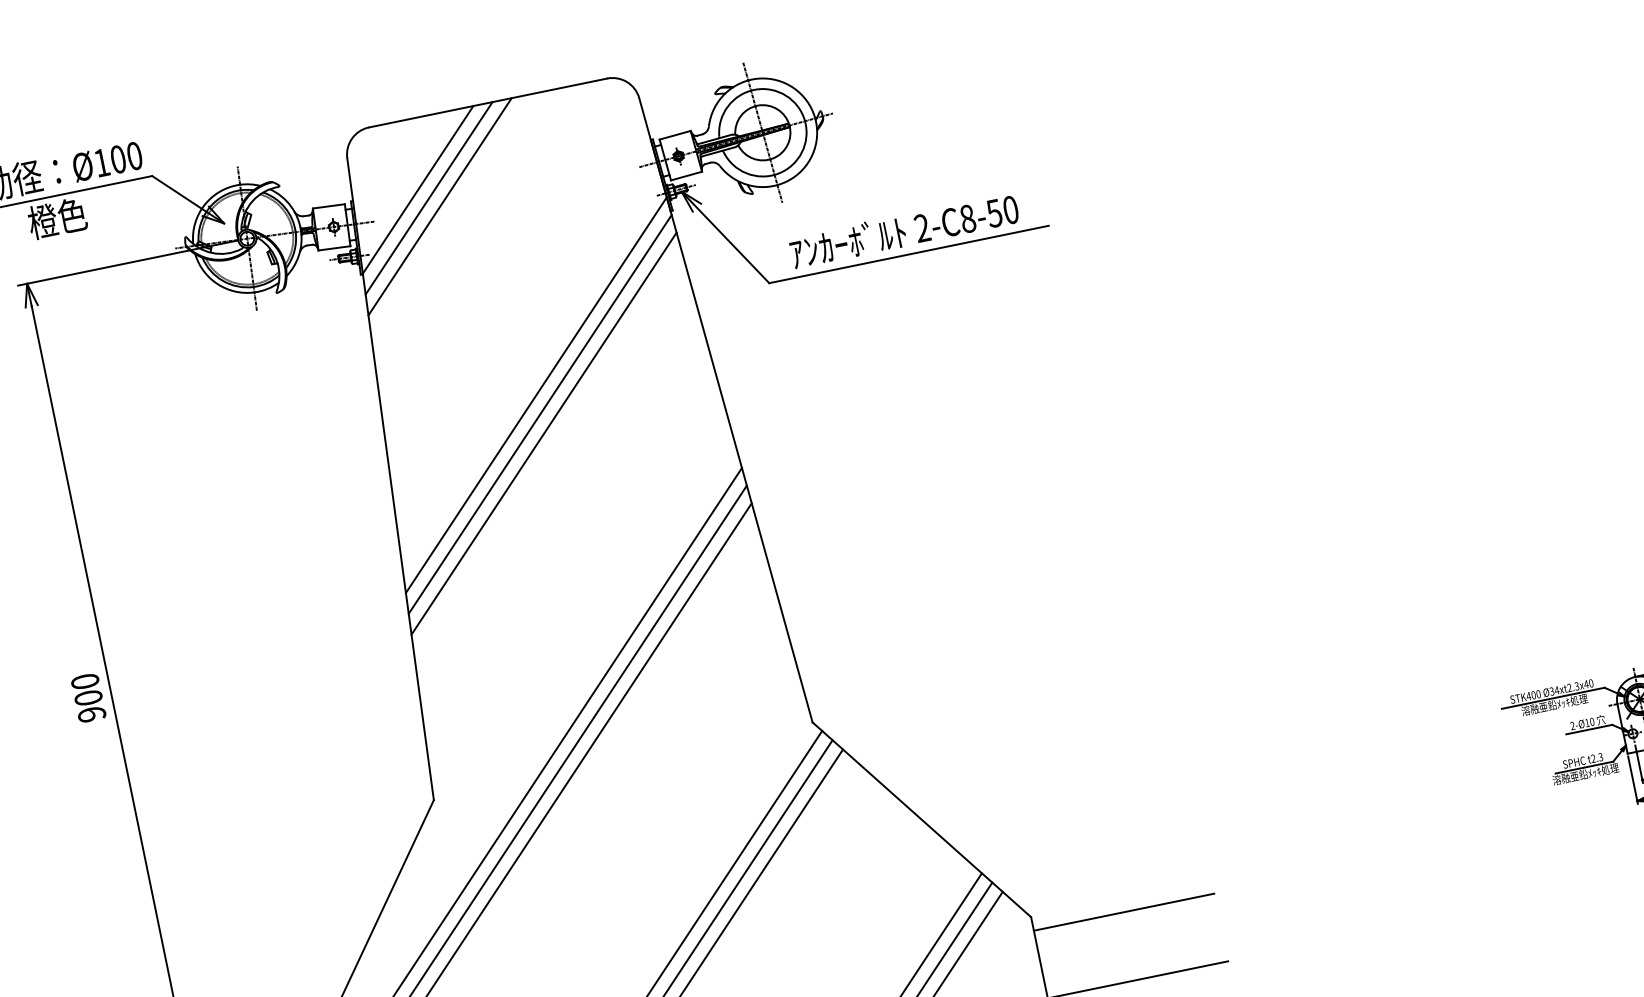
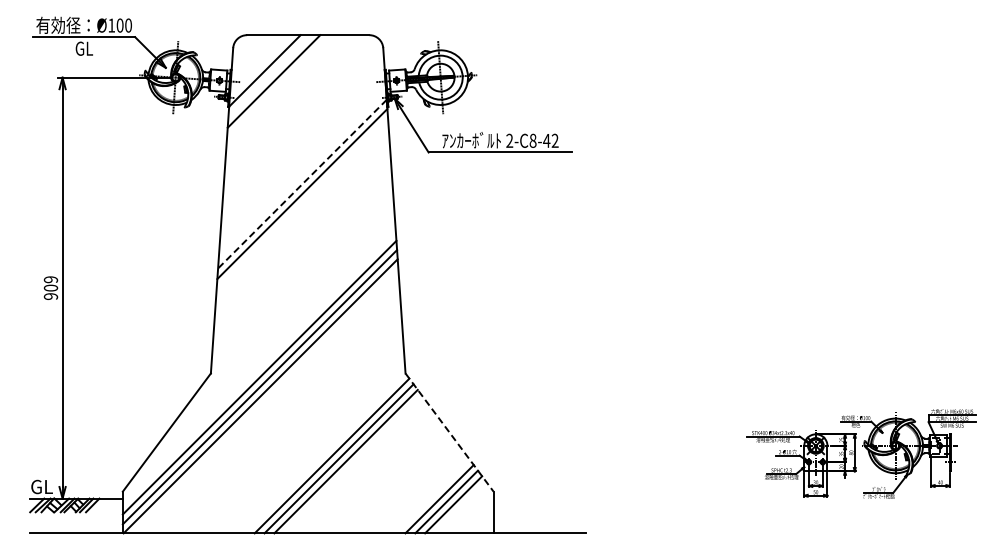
line: (429, 198) -> (269, 76), removed
text: (1001, 211) -> (550, 140), 2-C8-50 -> 2-C8-42
text: (56, 218) -> (83, 48), 橙色 -> GL
line: (536, 395) -> (302, 184), solid -> dashed
line: (544, 432) -> (302, 203), removed
text: (86, 680) -> (51, 279), 900 -> 909
line: (921, 819) -> (449, 432), solid -> dashed
line: (1123, 912) -> (539, 498), removed

